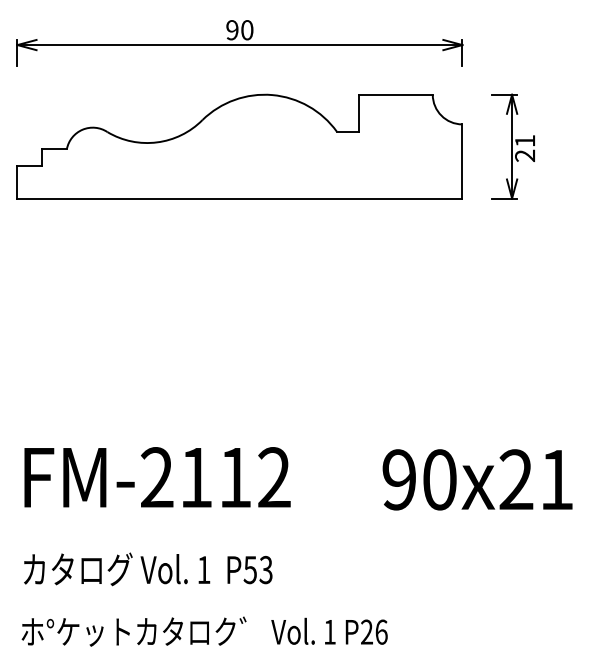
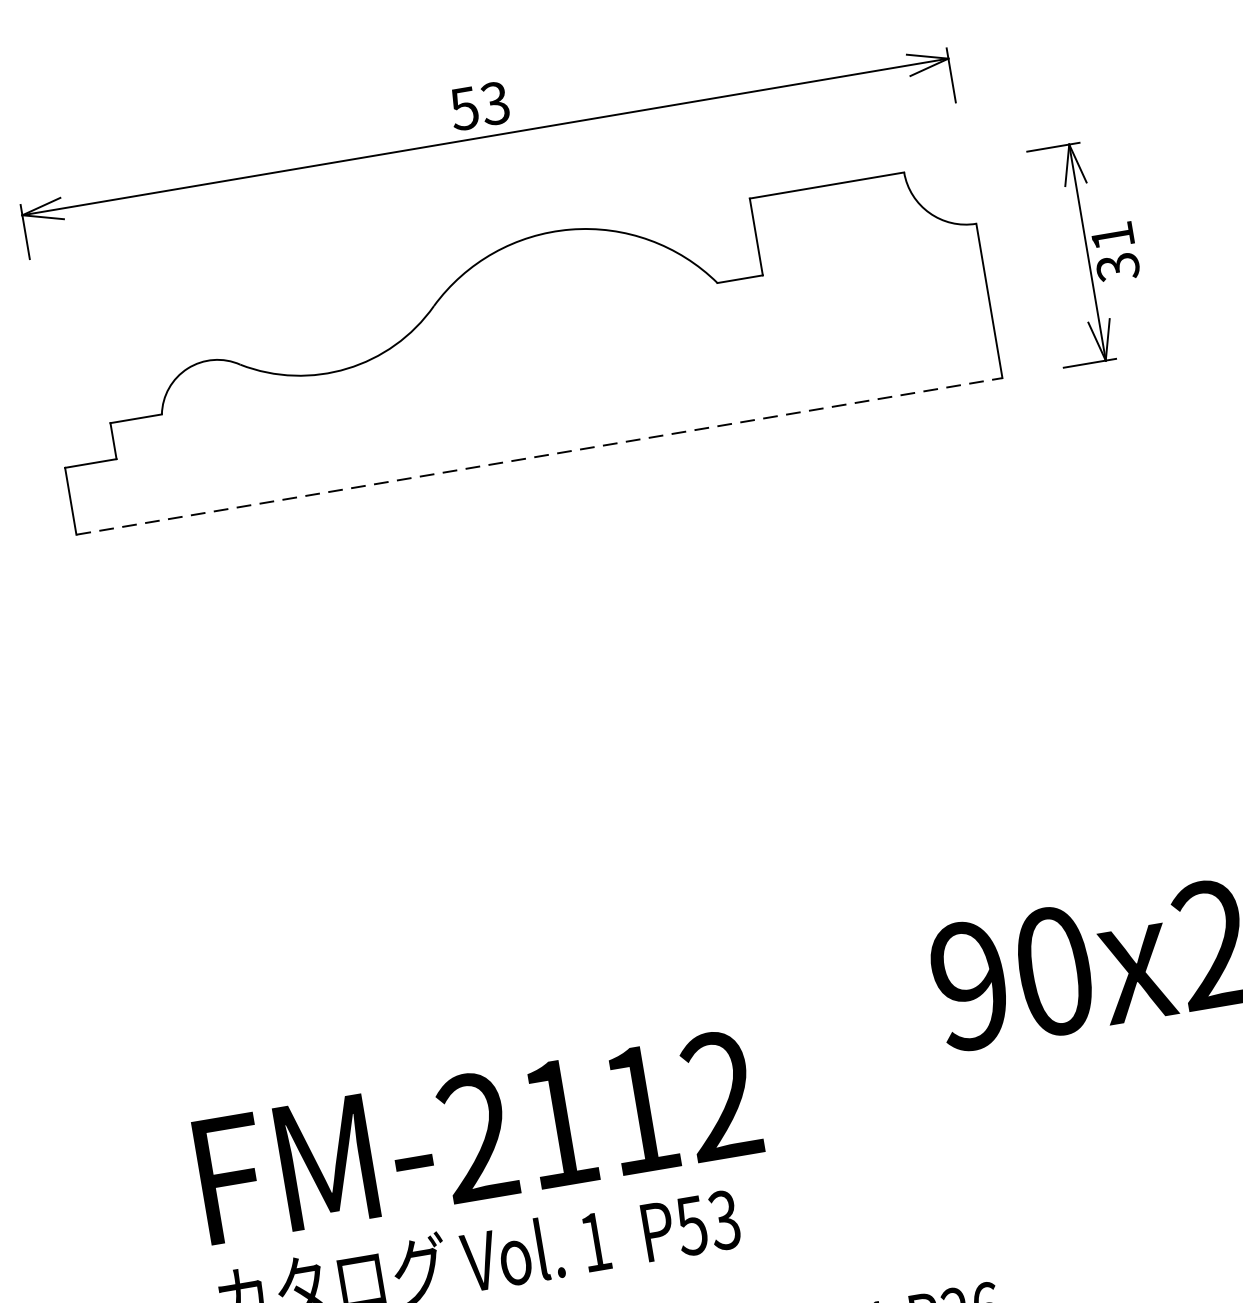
text: (239, 30) -> (479, 106), 90 -> 53
text: (525, 155) -> (1118, 266), 21 -> 31
line: (240, 198) -> (540, 456), solid -> dashed
text: (157, 477) -> (477, 1136), moved

